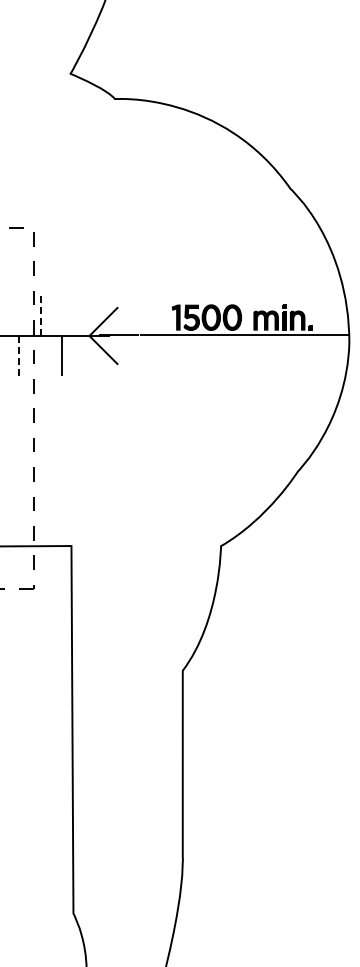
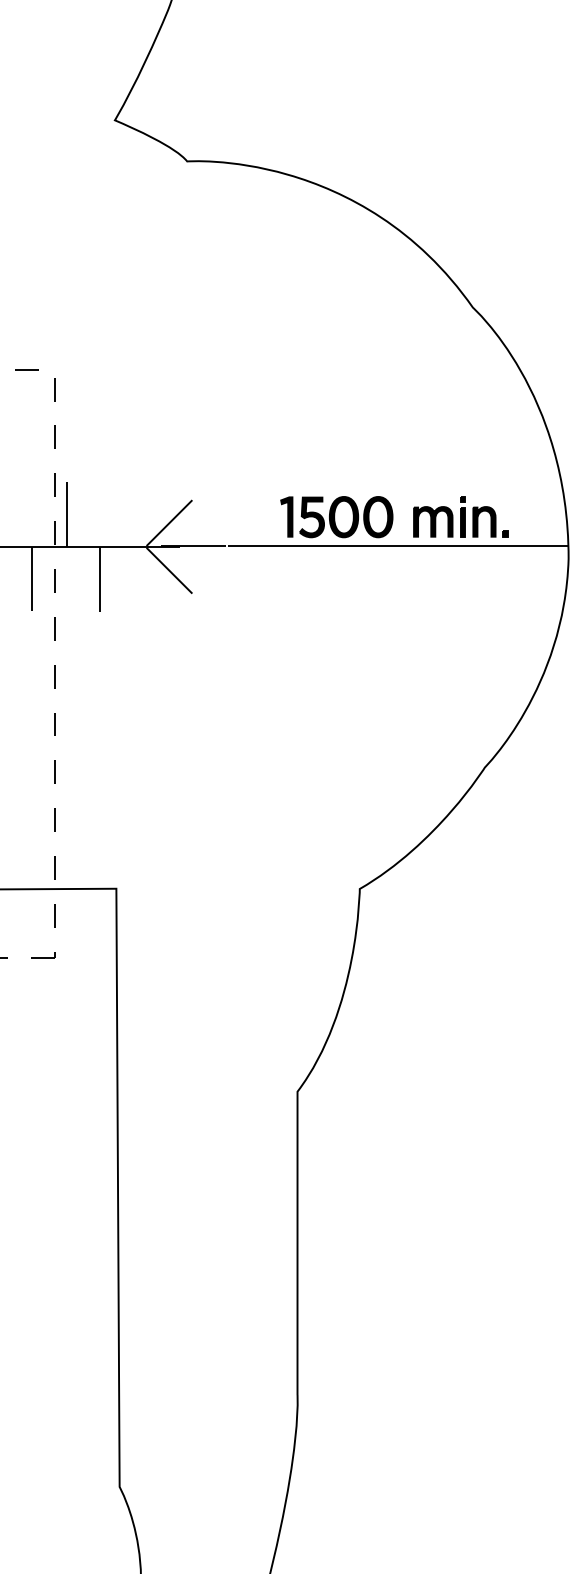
line: (41, 316) -> (67, 515), dashed -> solid
line: (19, 355) -> (31, 578), dashed -> solid

